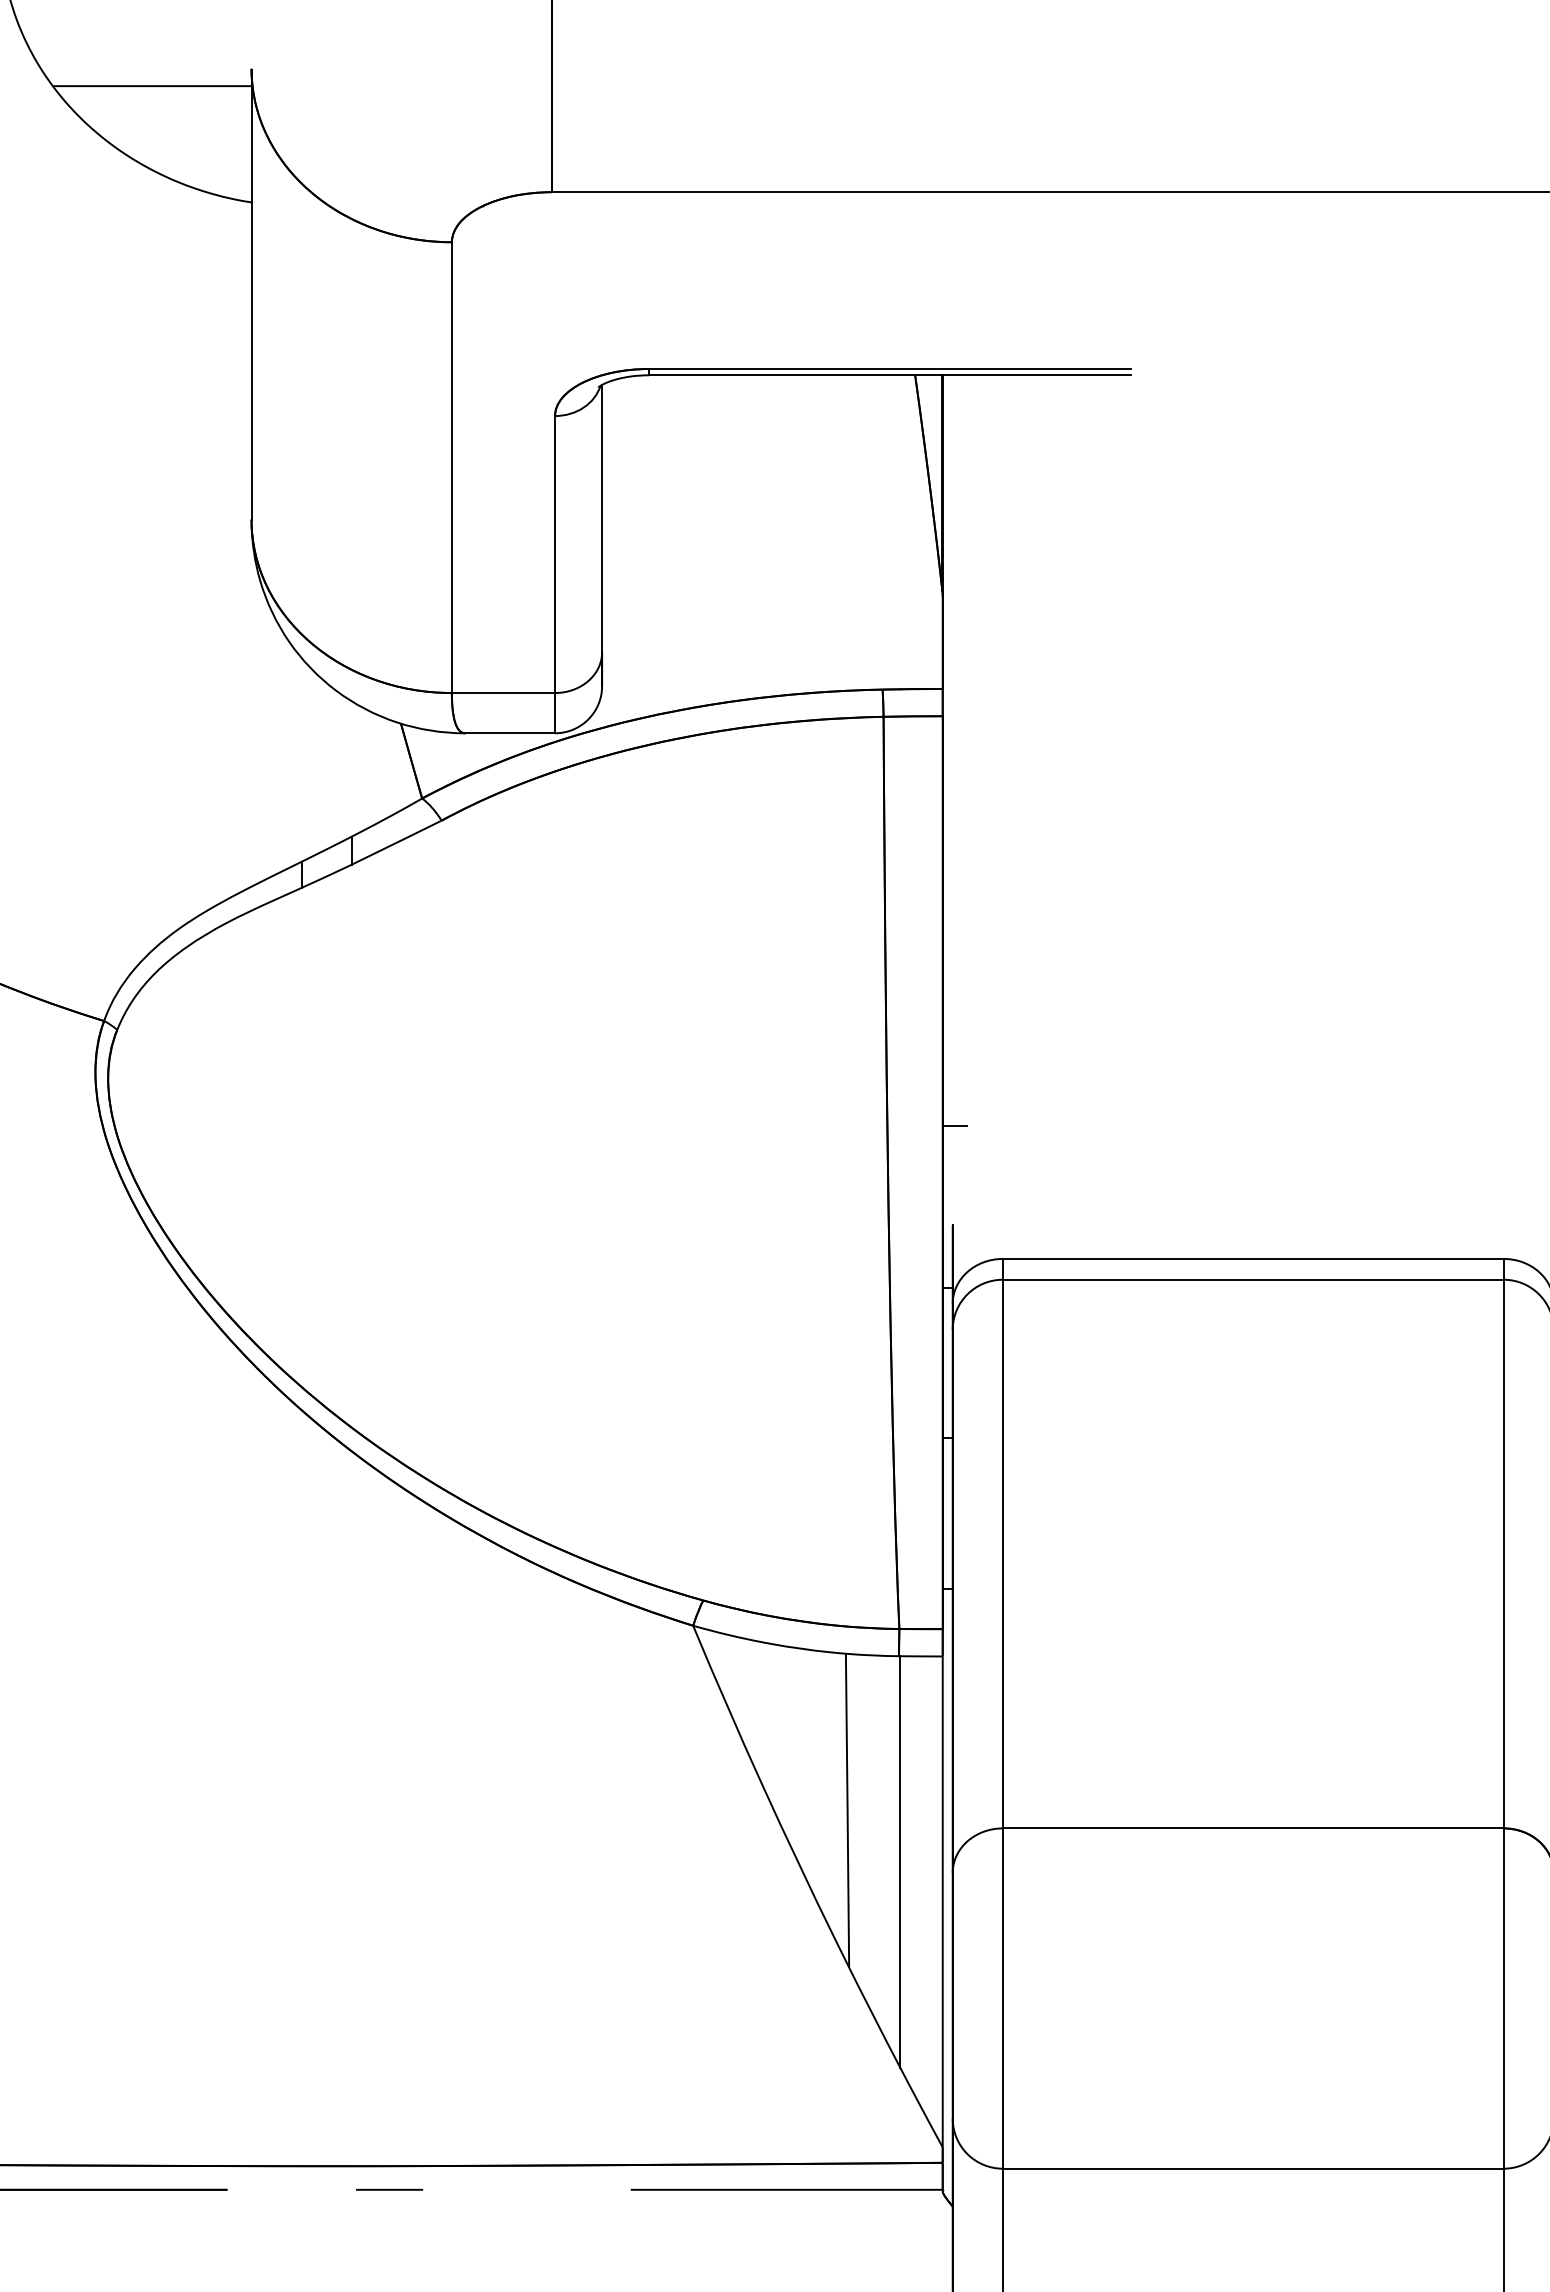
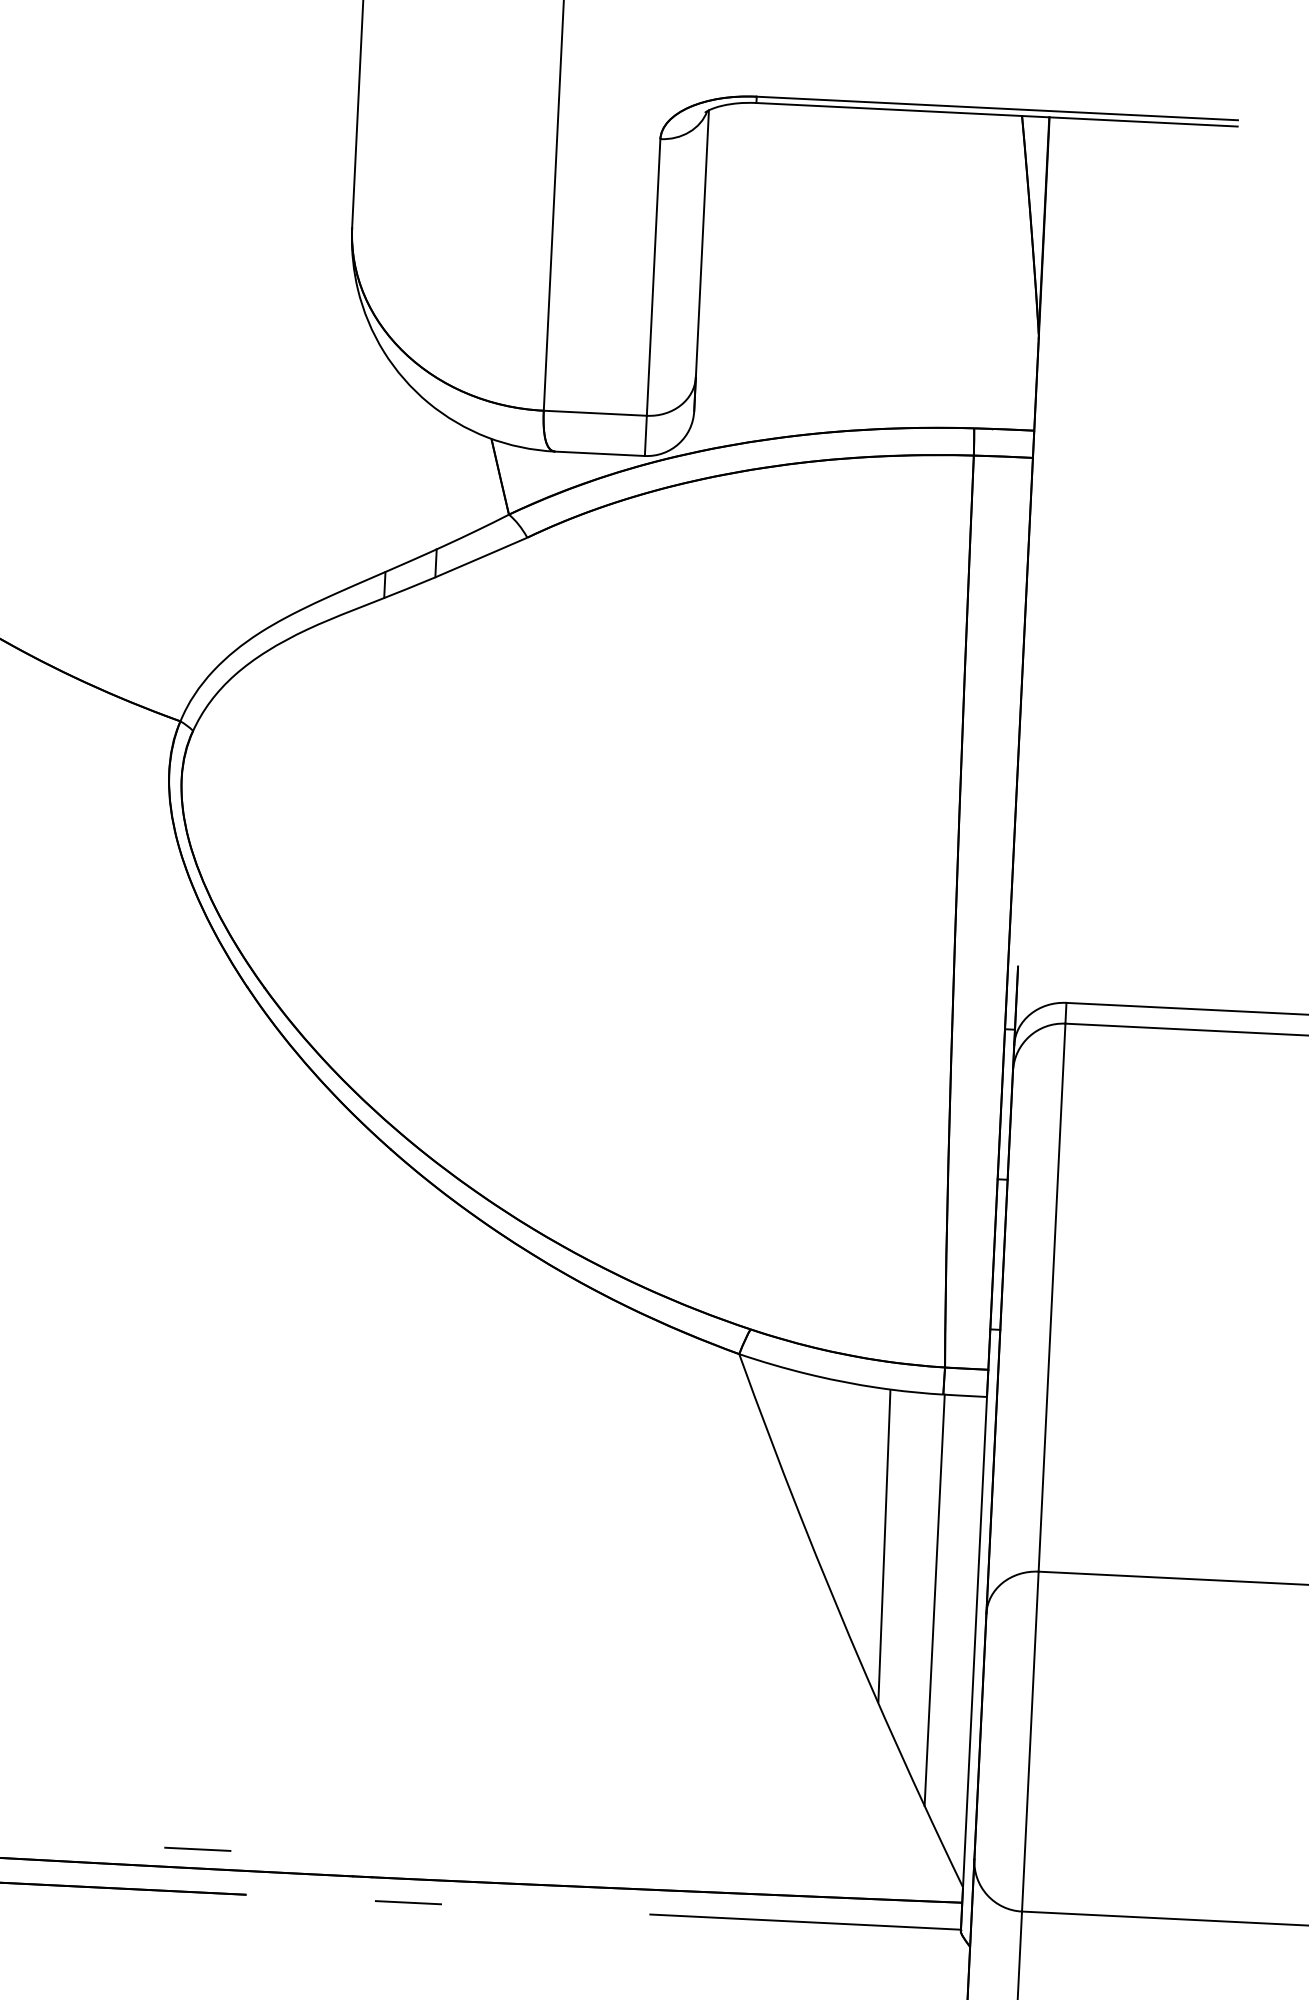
line: (954, 1125) -> (1024, 867), removed
line: (176, 2146) -> (197, 1849), added

